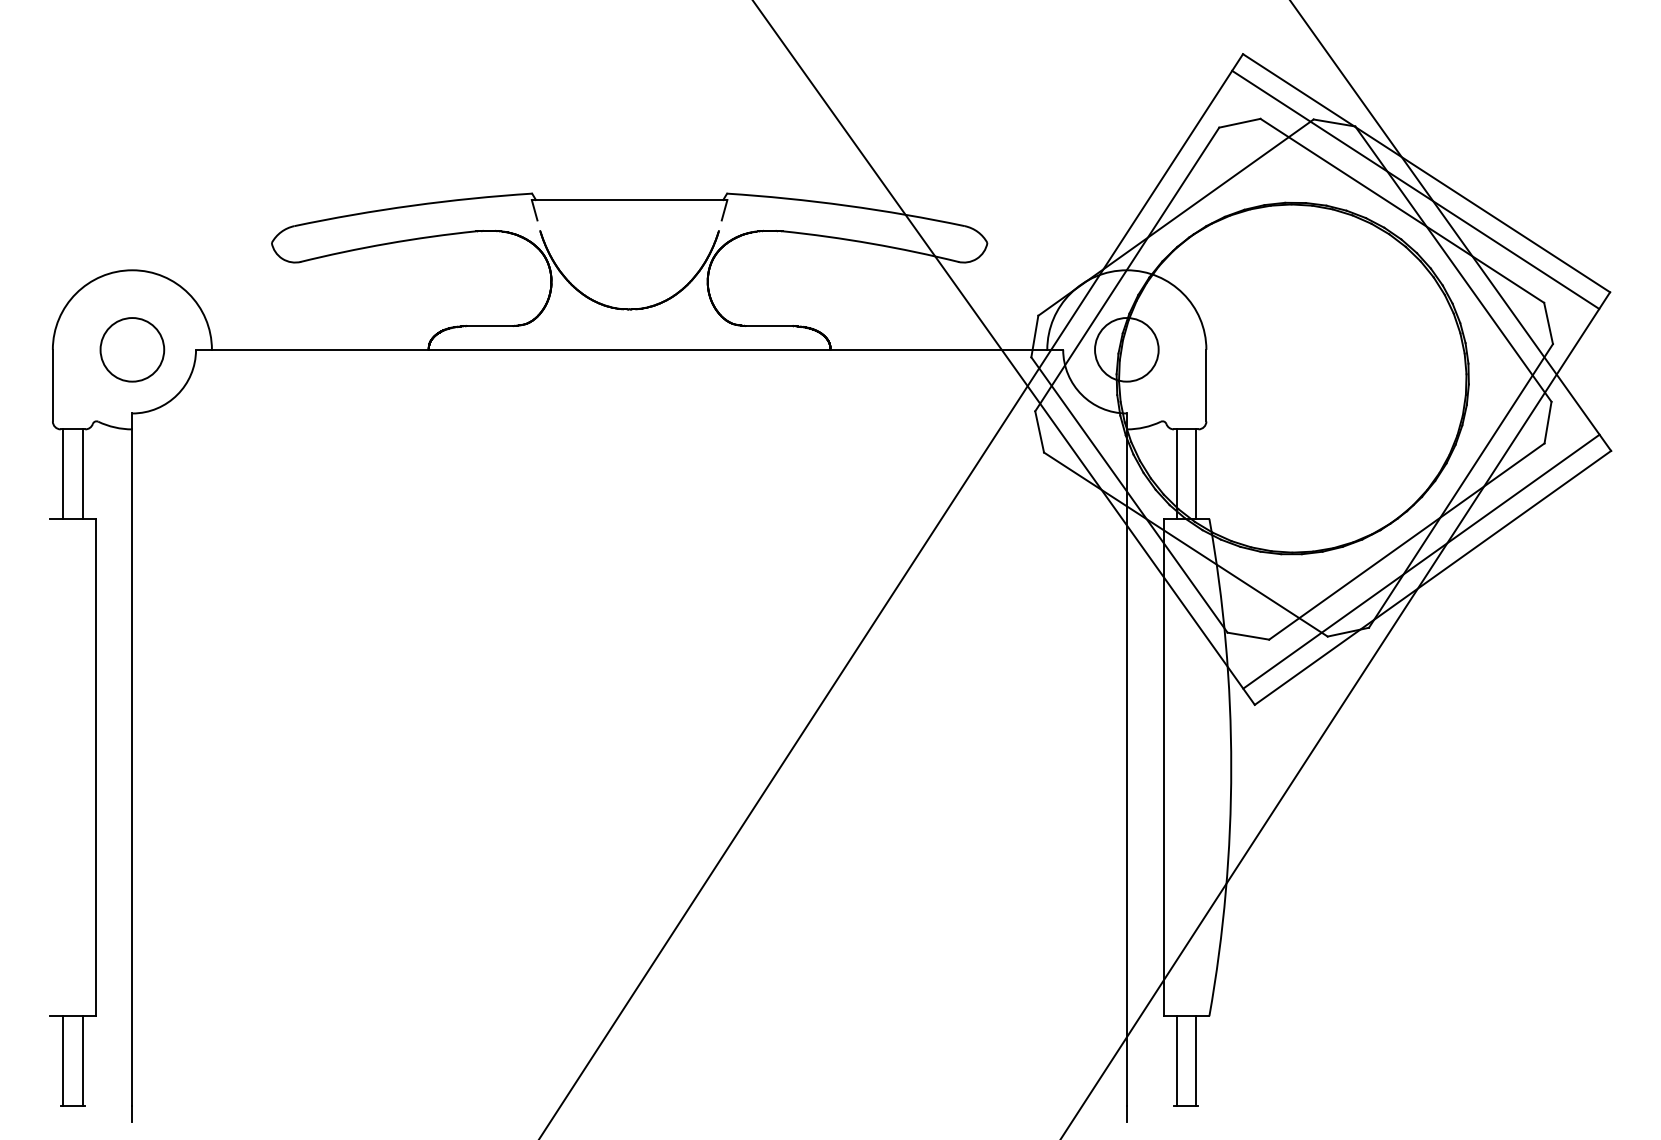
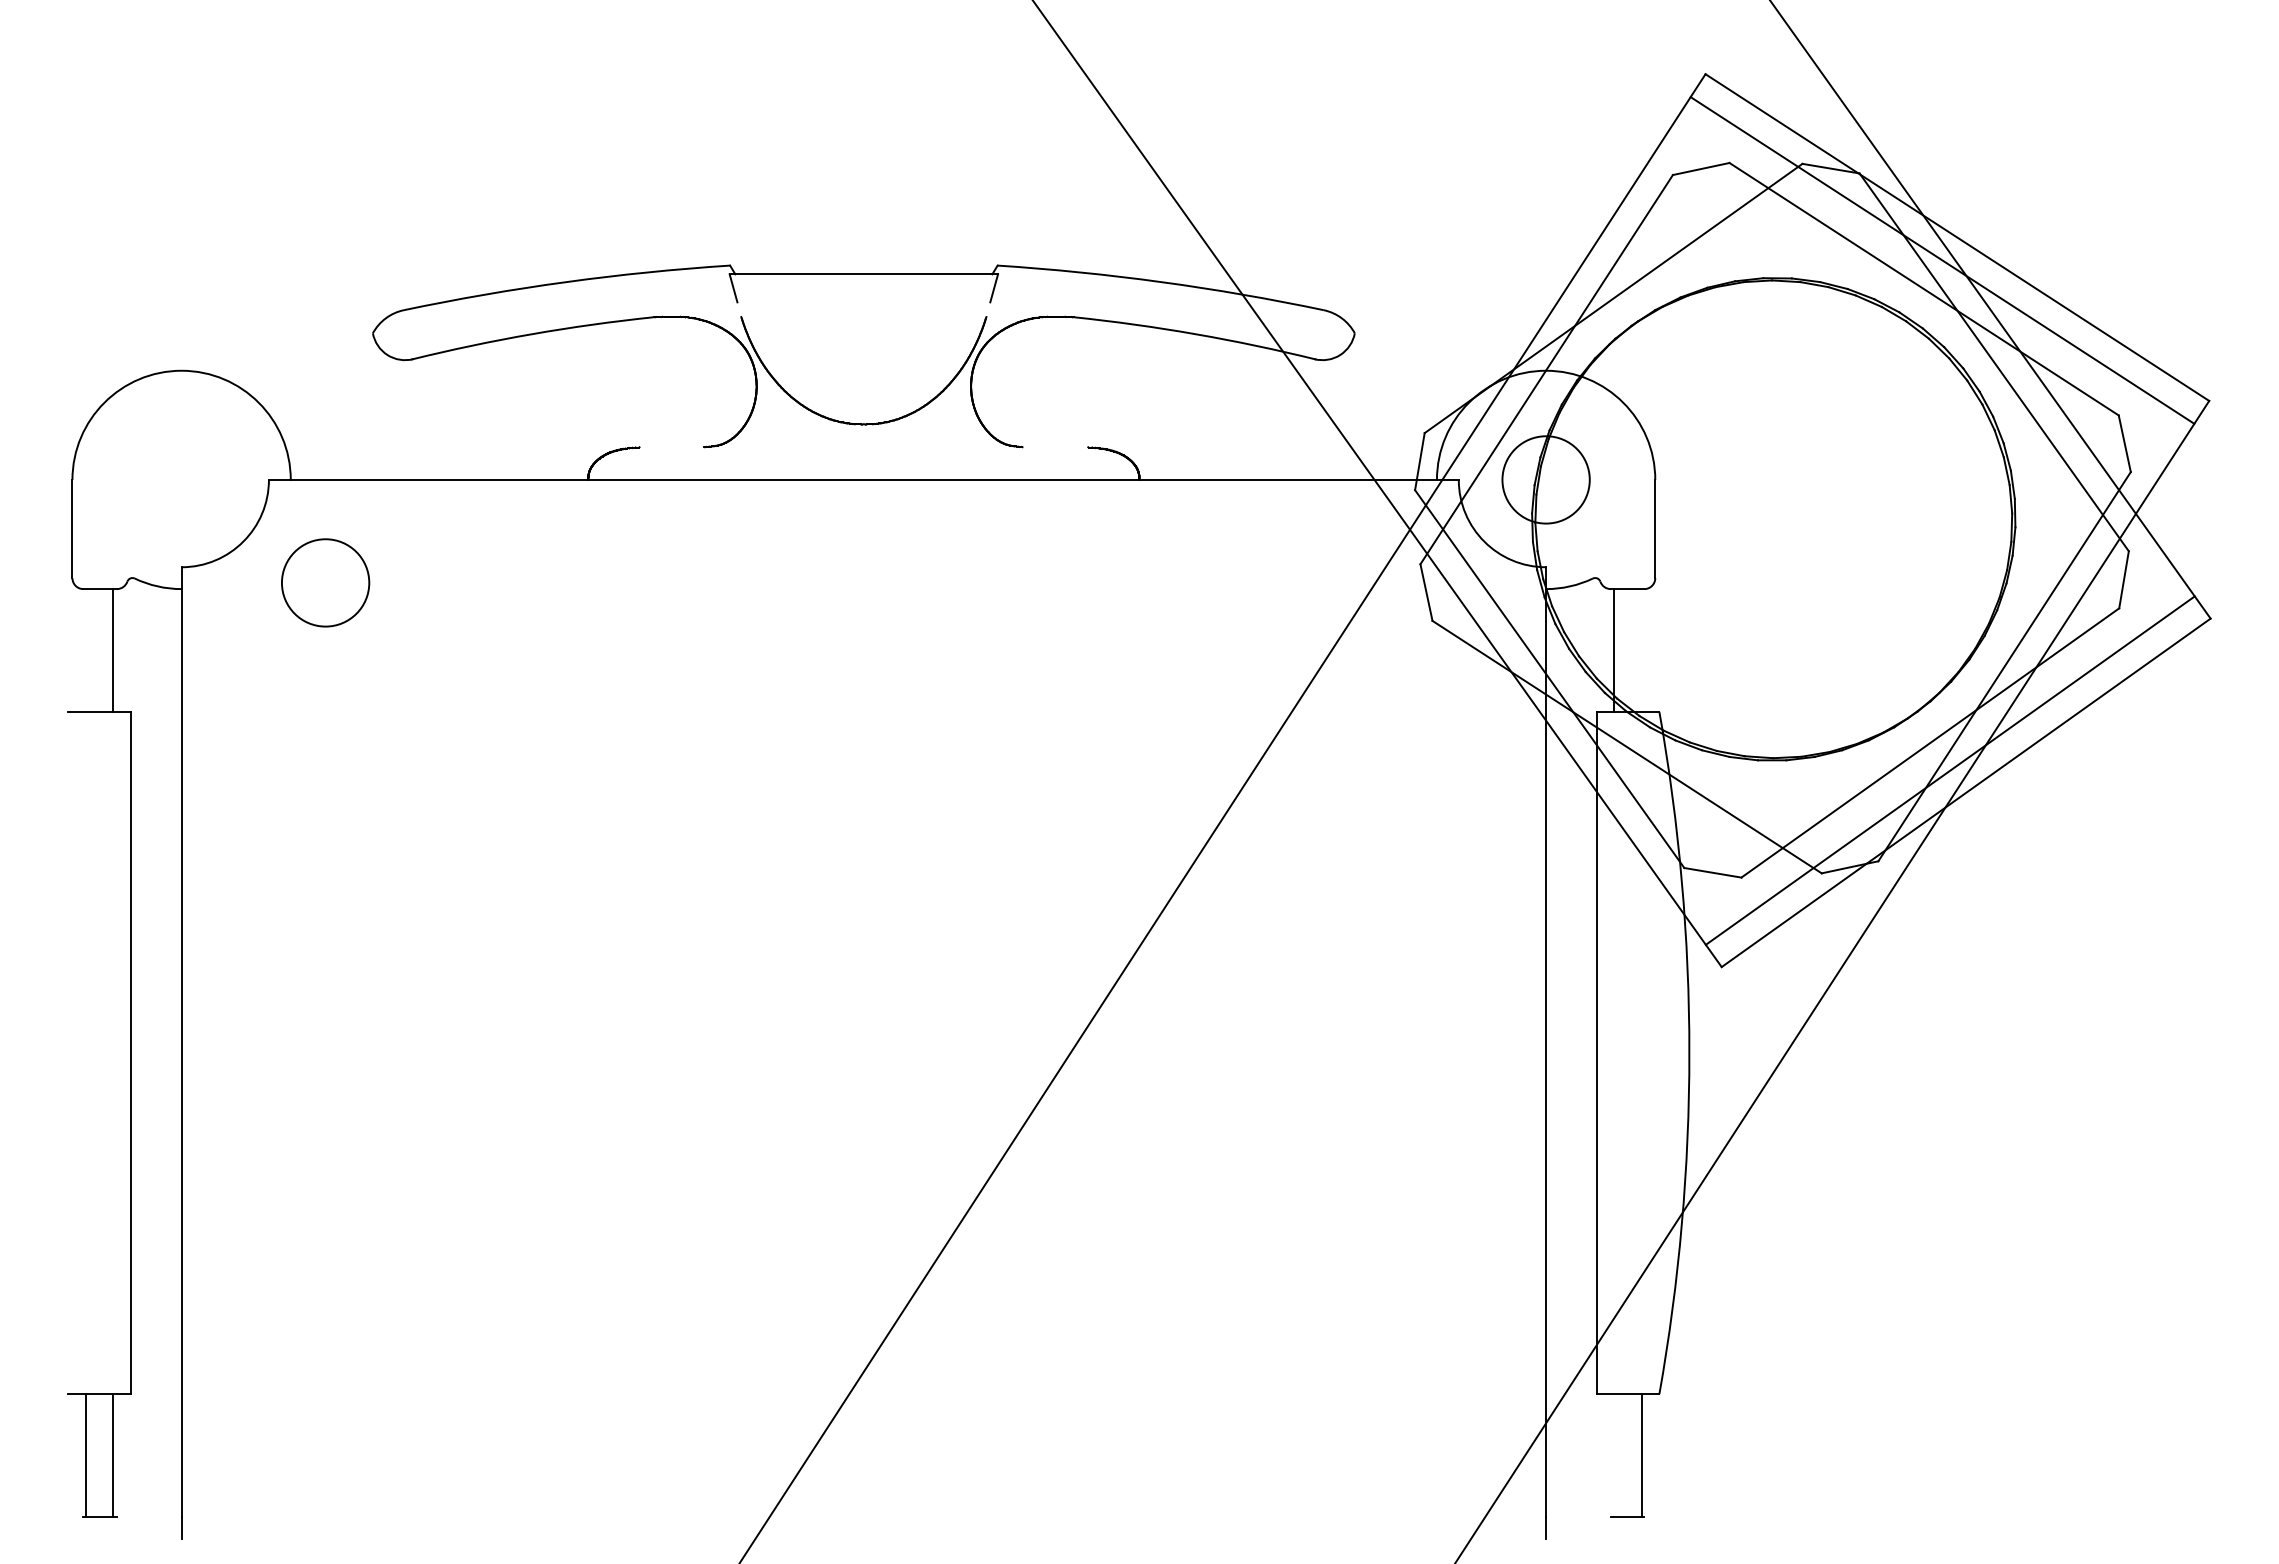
line: (490, 326) -> (672, 447), removed
line: (769, 326) -> (1055, 447), removed
circle: (132, 349) -> (325, 582), moved
line: (63, 474) -> (86, 650), removed
line: (1196, 474) -> (1641, 650), removed
line: (1176, 1060) -> (1614, 1455), removed

